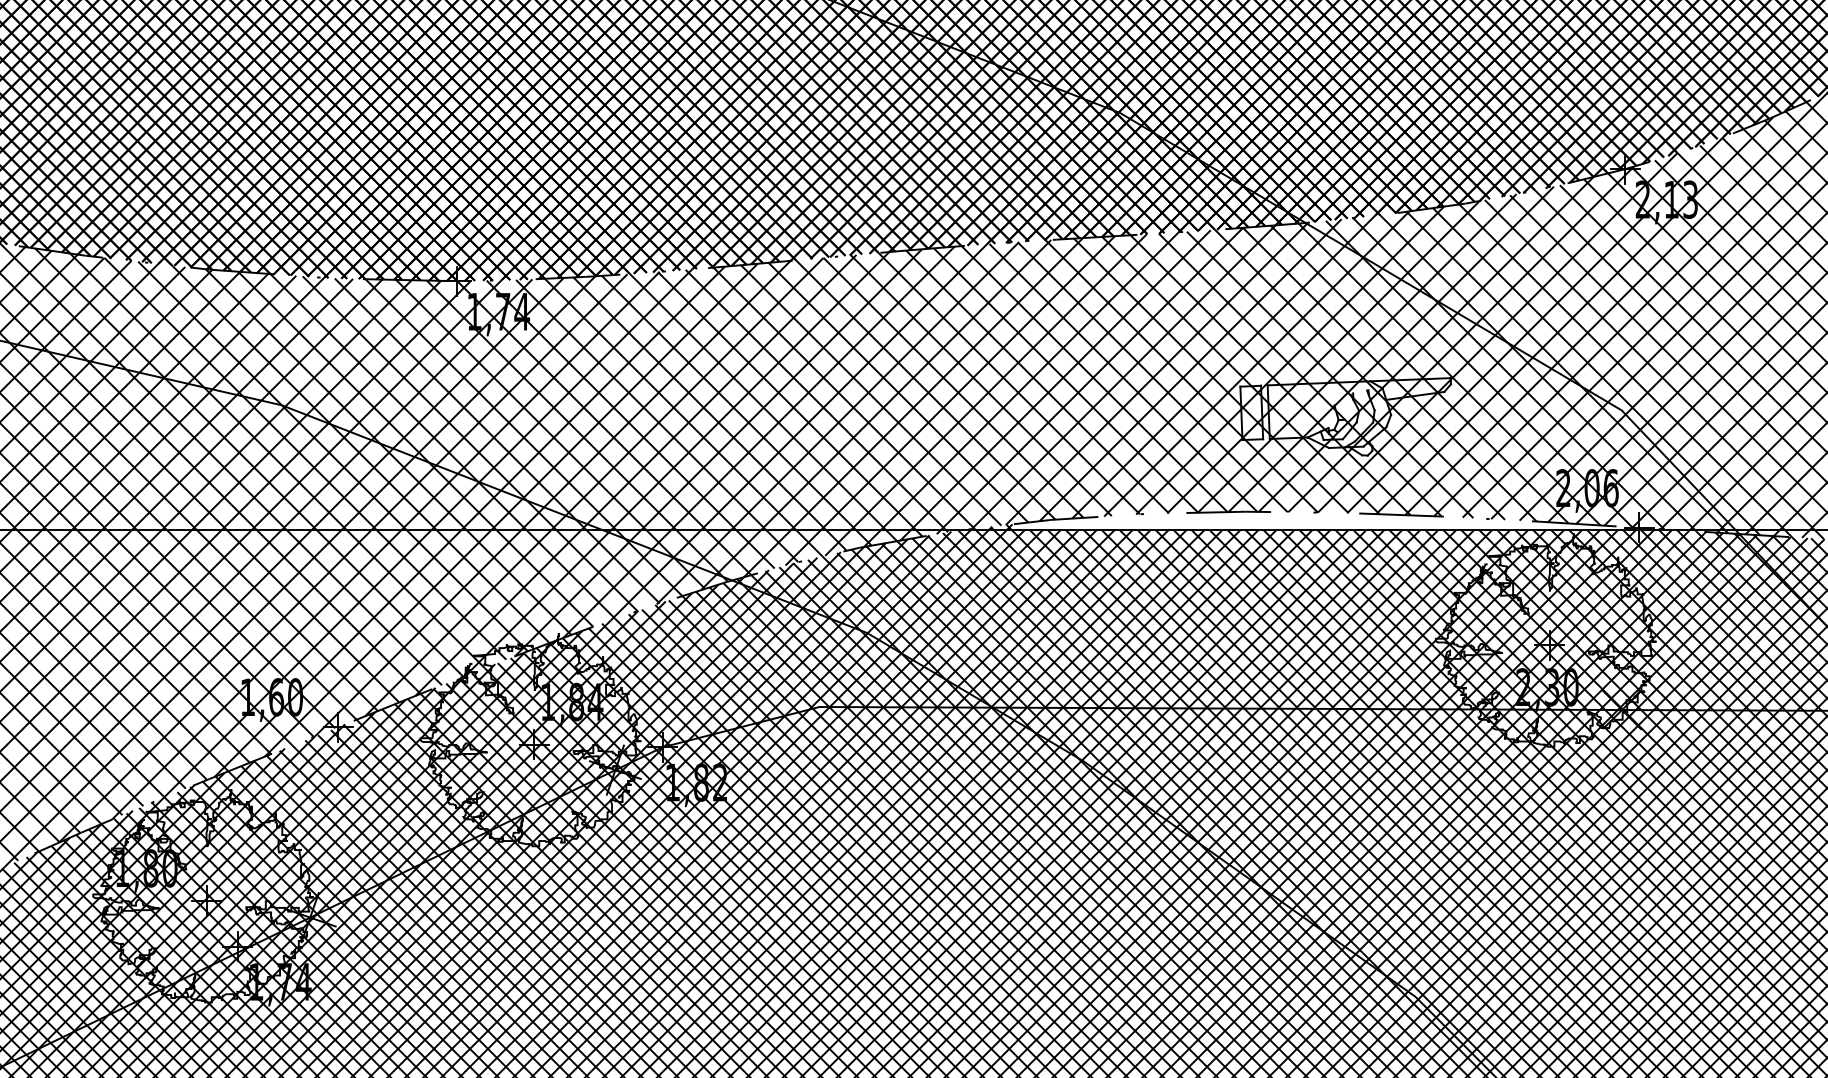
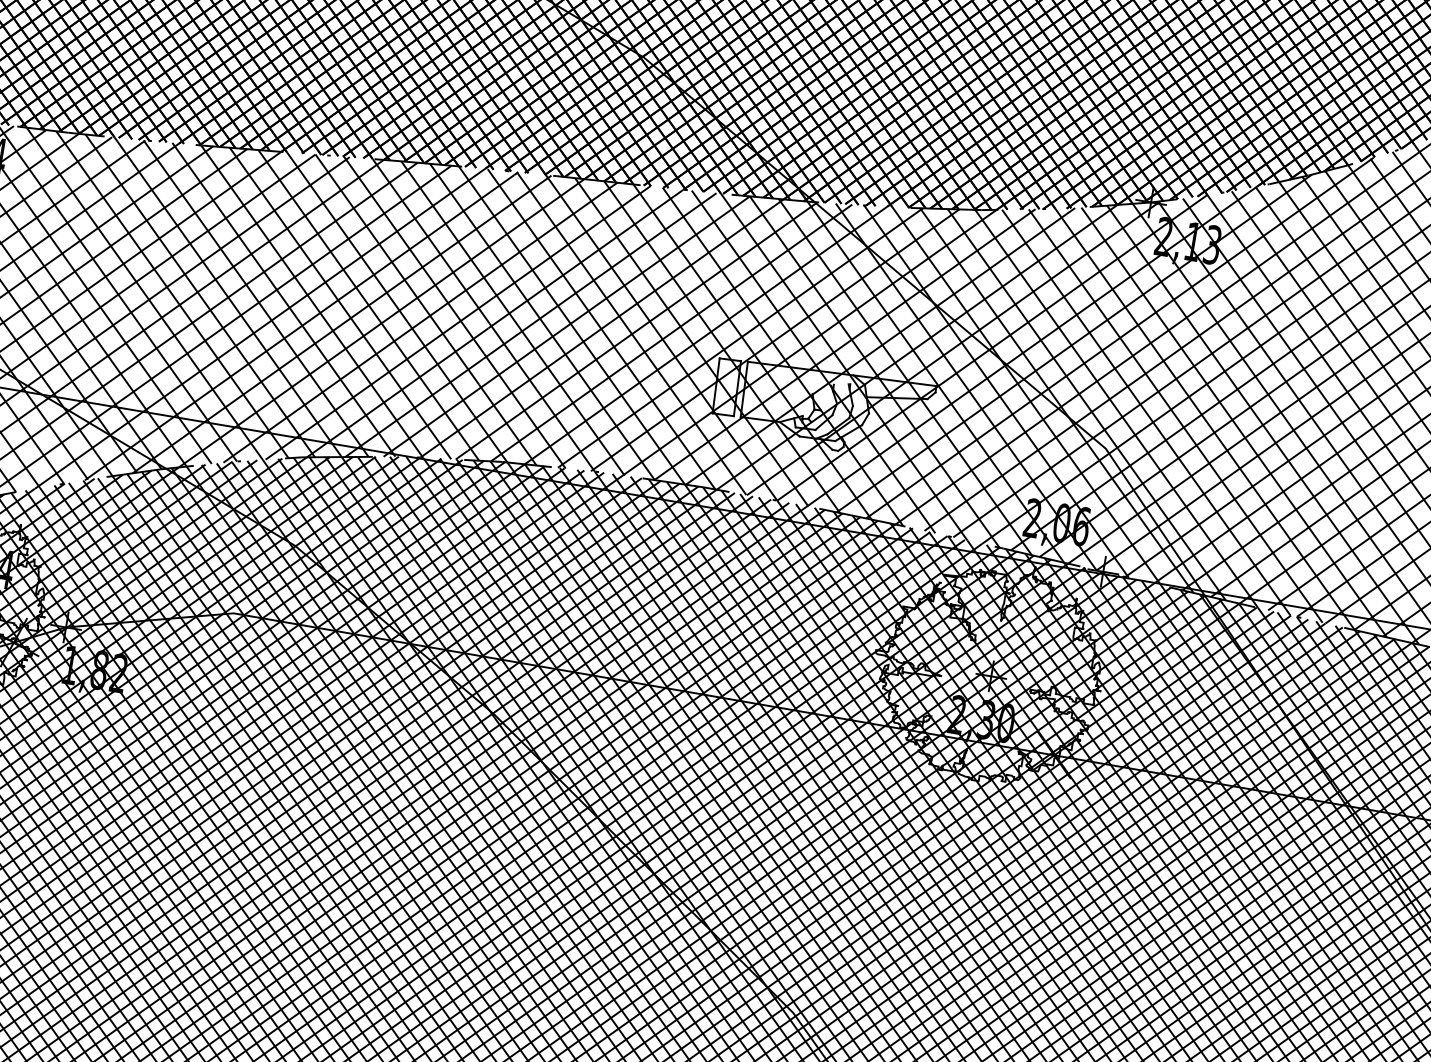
hatch: (1347, 520) -> (806, 513), added

